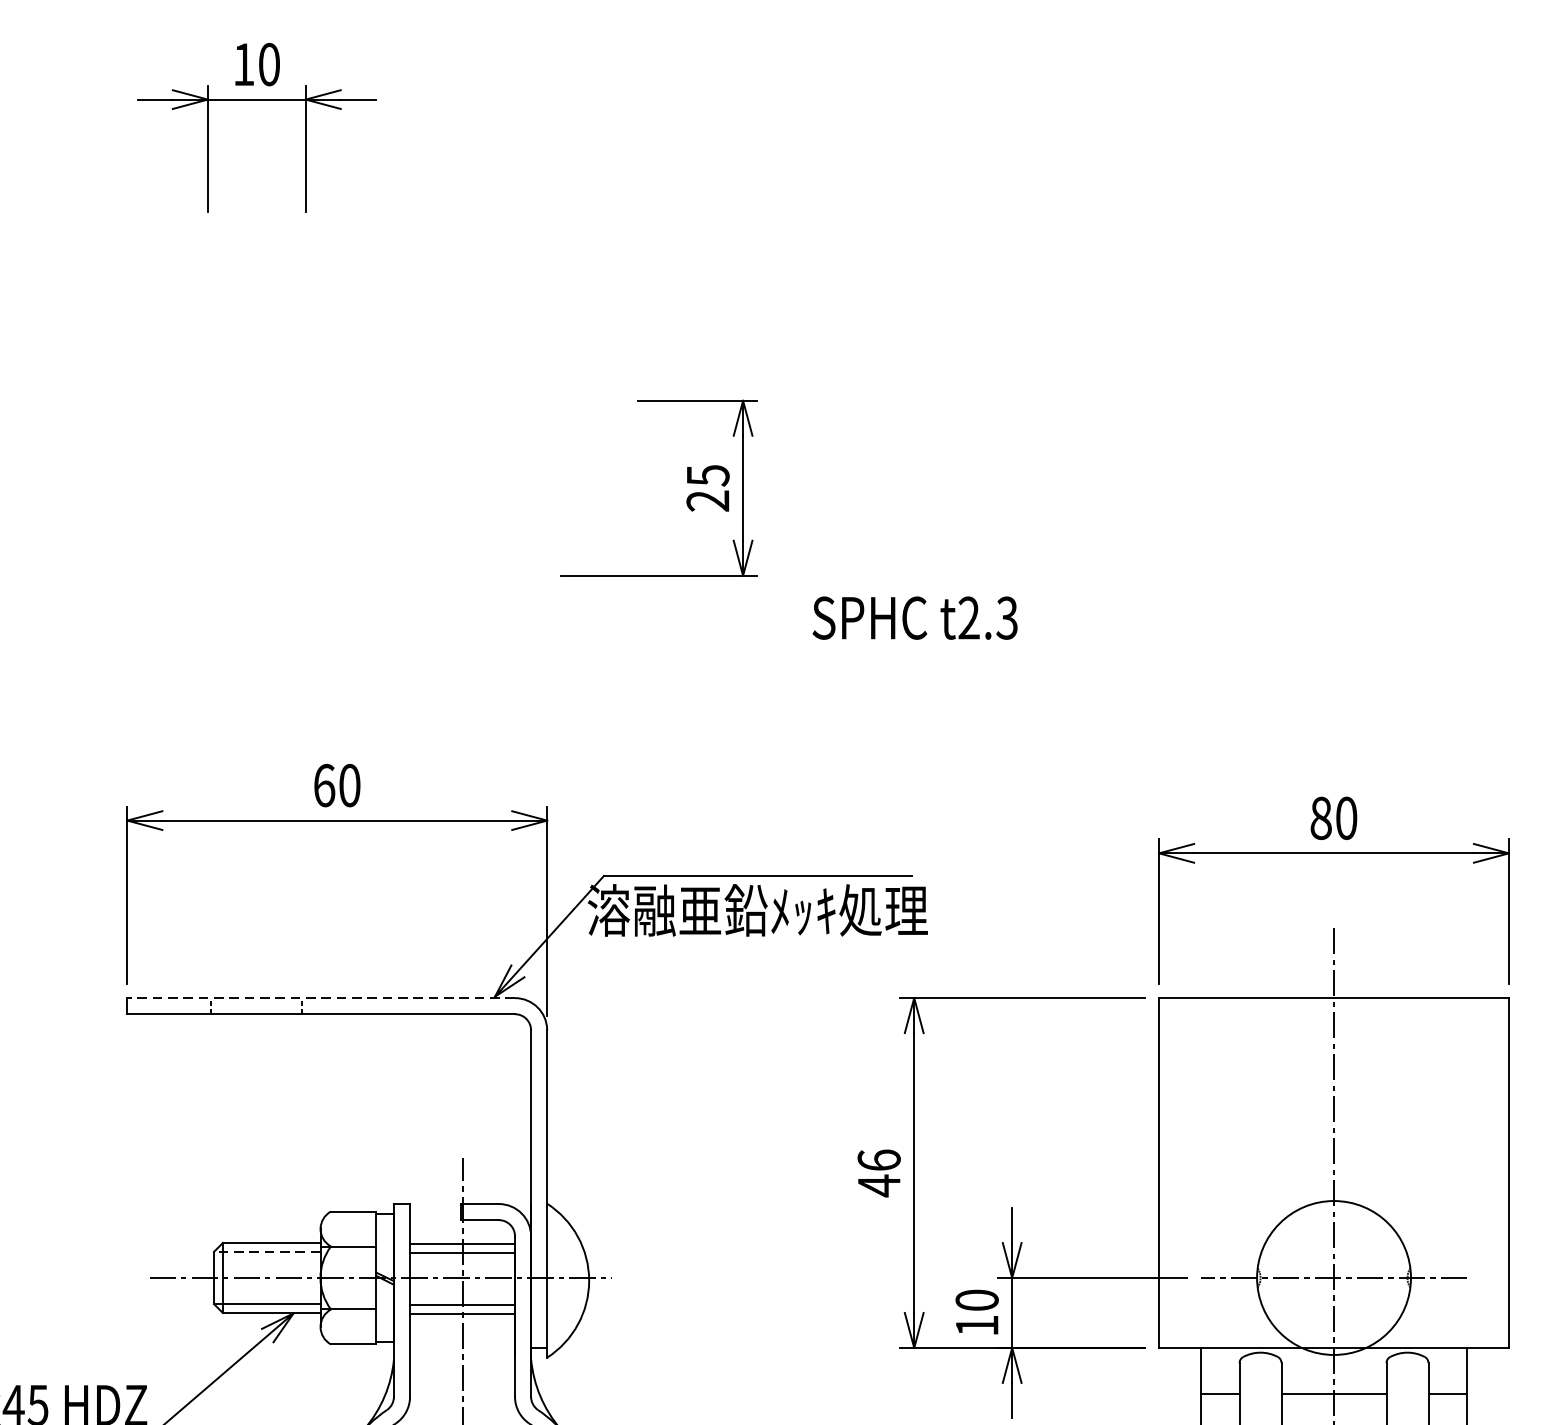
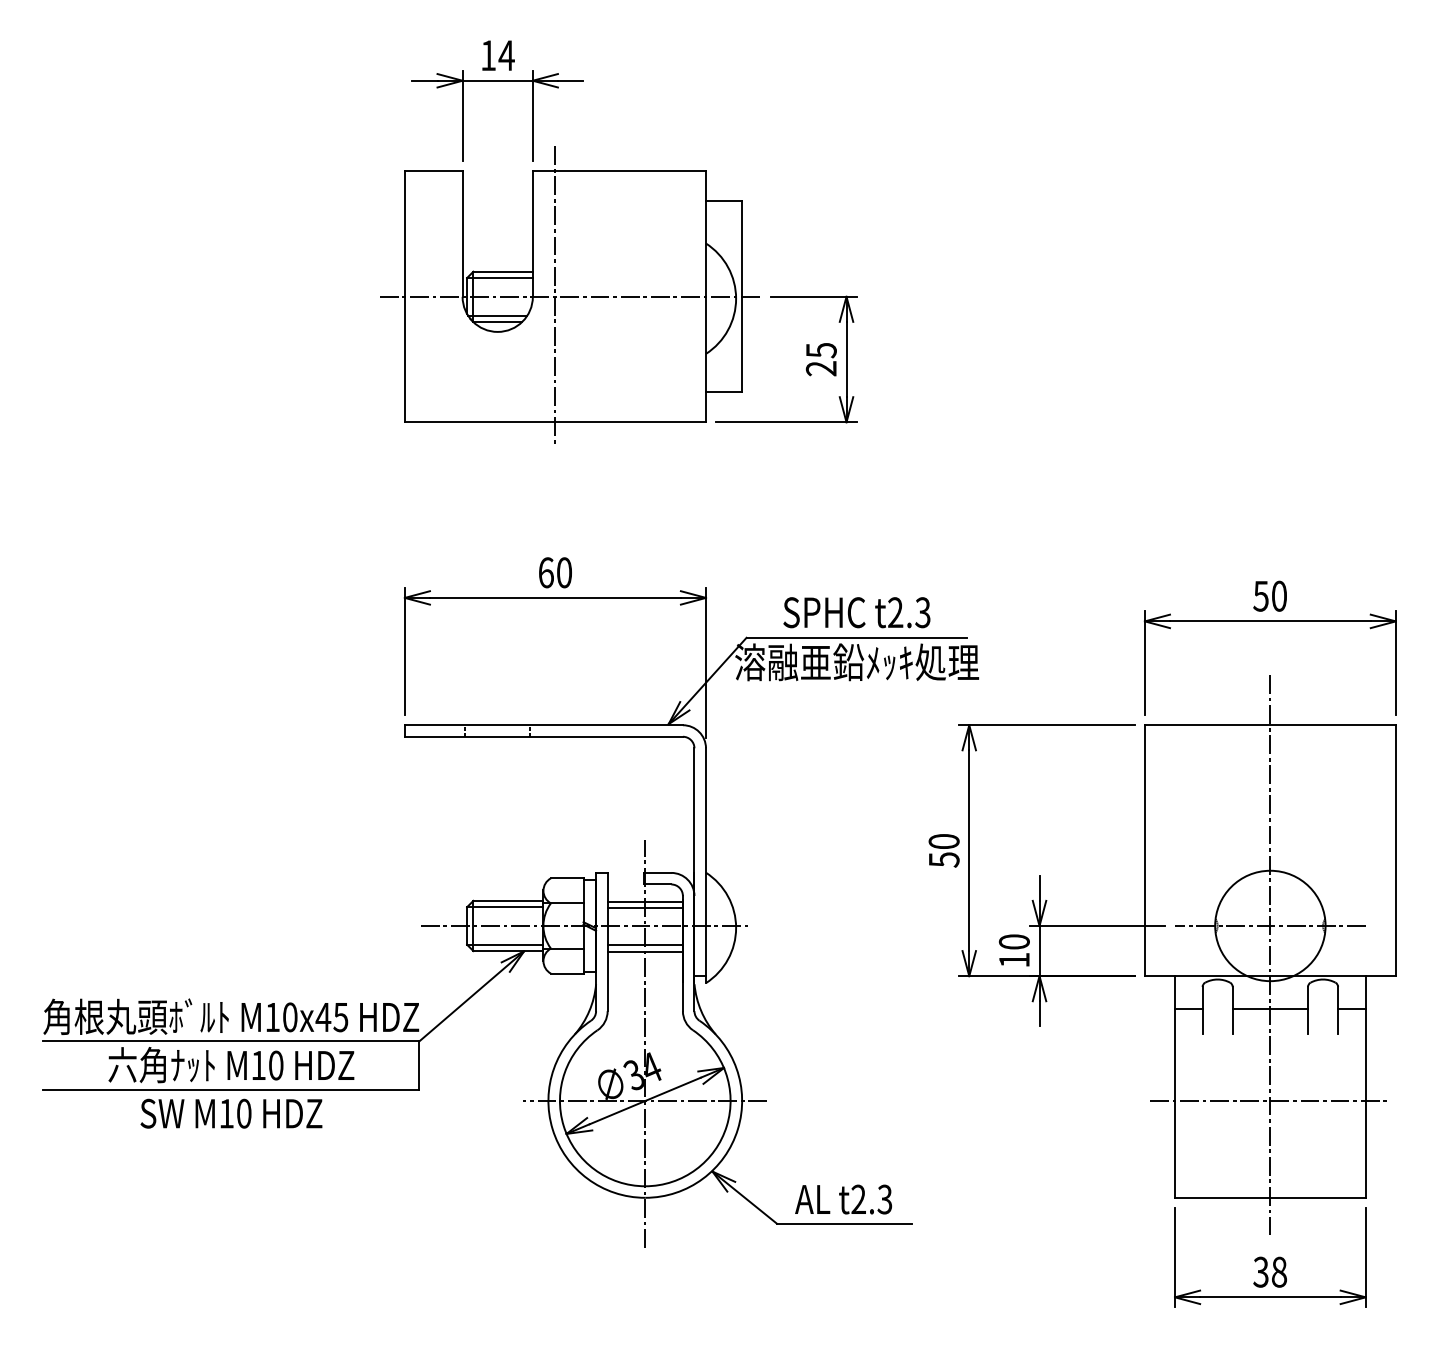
text: (269, 64) -> (506, 55), 10 -> 14
part: (356, 397) -> (569, 294), added
text: (914, 617) -> (856, 612), moved
text: (1320, 817) -> (1260, 595), 80 -> 50
line: (320, 998) -> (543, 725), dashed -> solid
text: (878, 1172) -> (943, 850), 46 -> 50
line: (266, 1252) -> (504, 907), dashed -> solid

